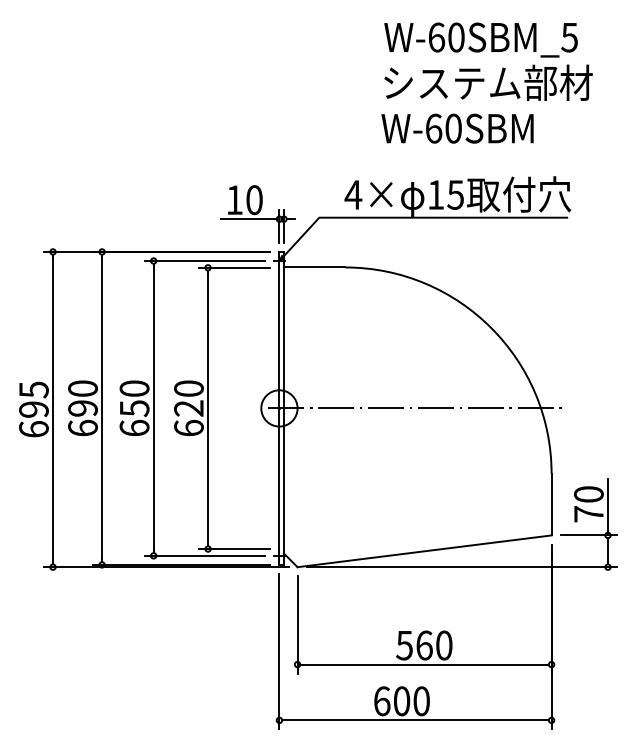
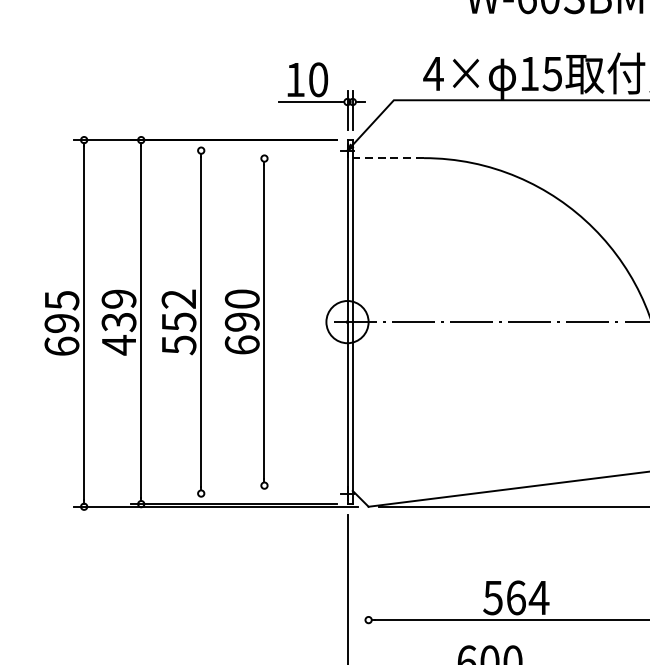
line: (204, 261) -> (260, 151), removed
line: (234, 267) -> (295, 158), removed
line: (314, 267) -> (388, 158), solid -> dashed
text: (82, 408) -> (118, 322), 690 -> 439
text: (134, 408) -> (178, 322), 650 -> 552
text: (188, 408) -> (241, 322), 620 -> 690
line: (234, 549) -> (295, 486), removed
line: (204, 555) -> (260, 493), removed
line: (297, 624) -> (368, 573), removed
text: (444, 645) -> (539, 597), 560 -> 564

